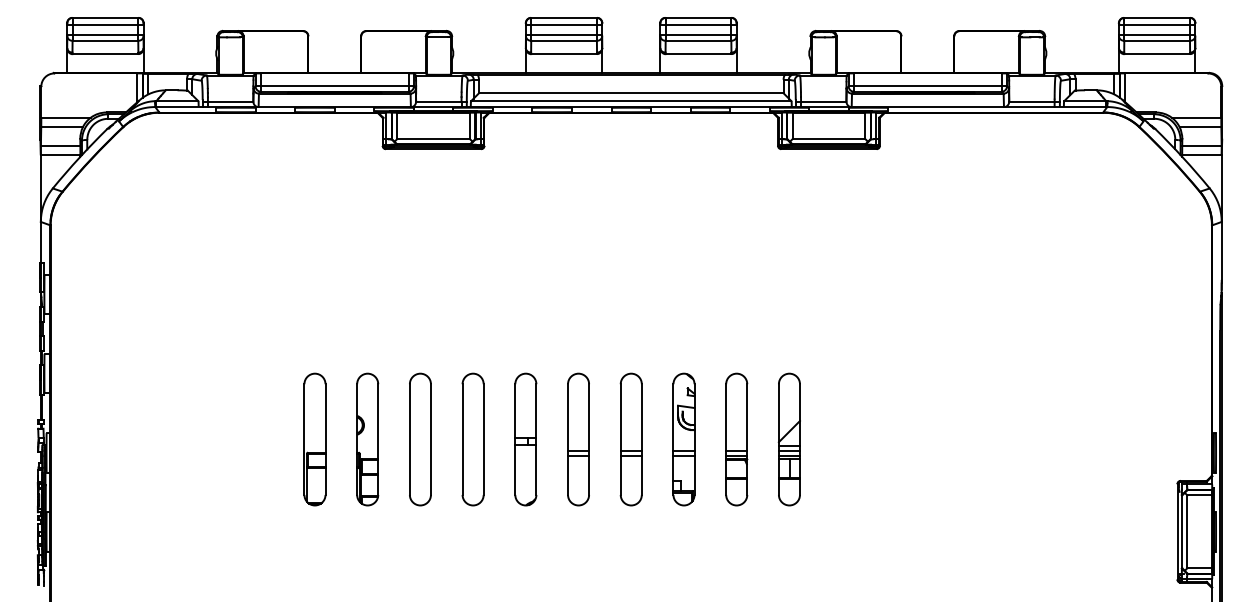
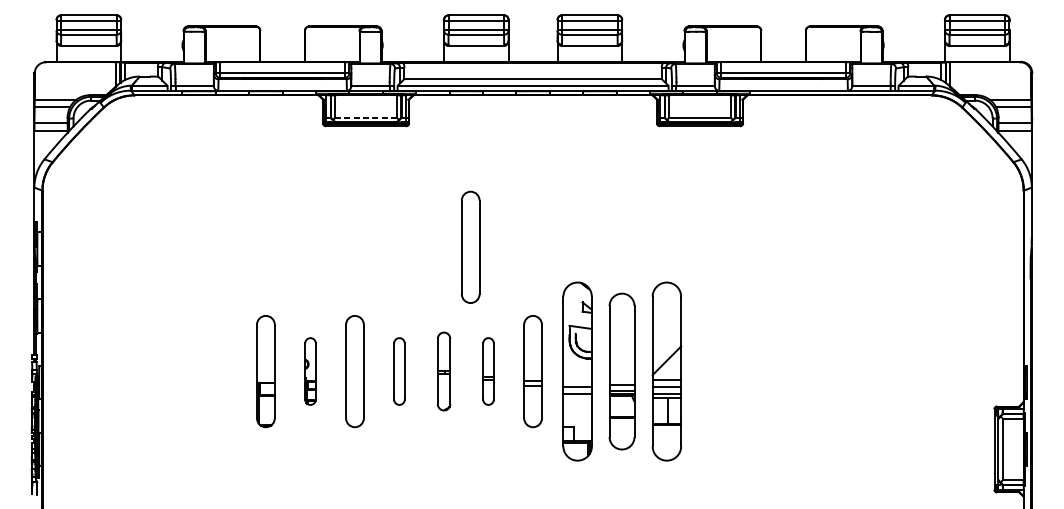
line: (433, 139) -> (366, 118), solid -> dashed
part: (557, 292) -> (470, 247), added
part: (367, 439) -> (310, 371), size x0.6
part: (472, 439) -> (398, 371), size x0.6
part: (525, 439) -> (443, 371), size x0.7
part: (578, 439) -> (488, 371), size x0.6
part: (683, 439) -> (577, 371), size x1.6
part: (736, 439) -> (621, 371), size x1.4
part: (788, 439) -> (665, 371), size x1.6

